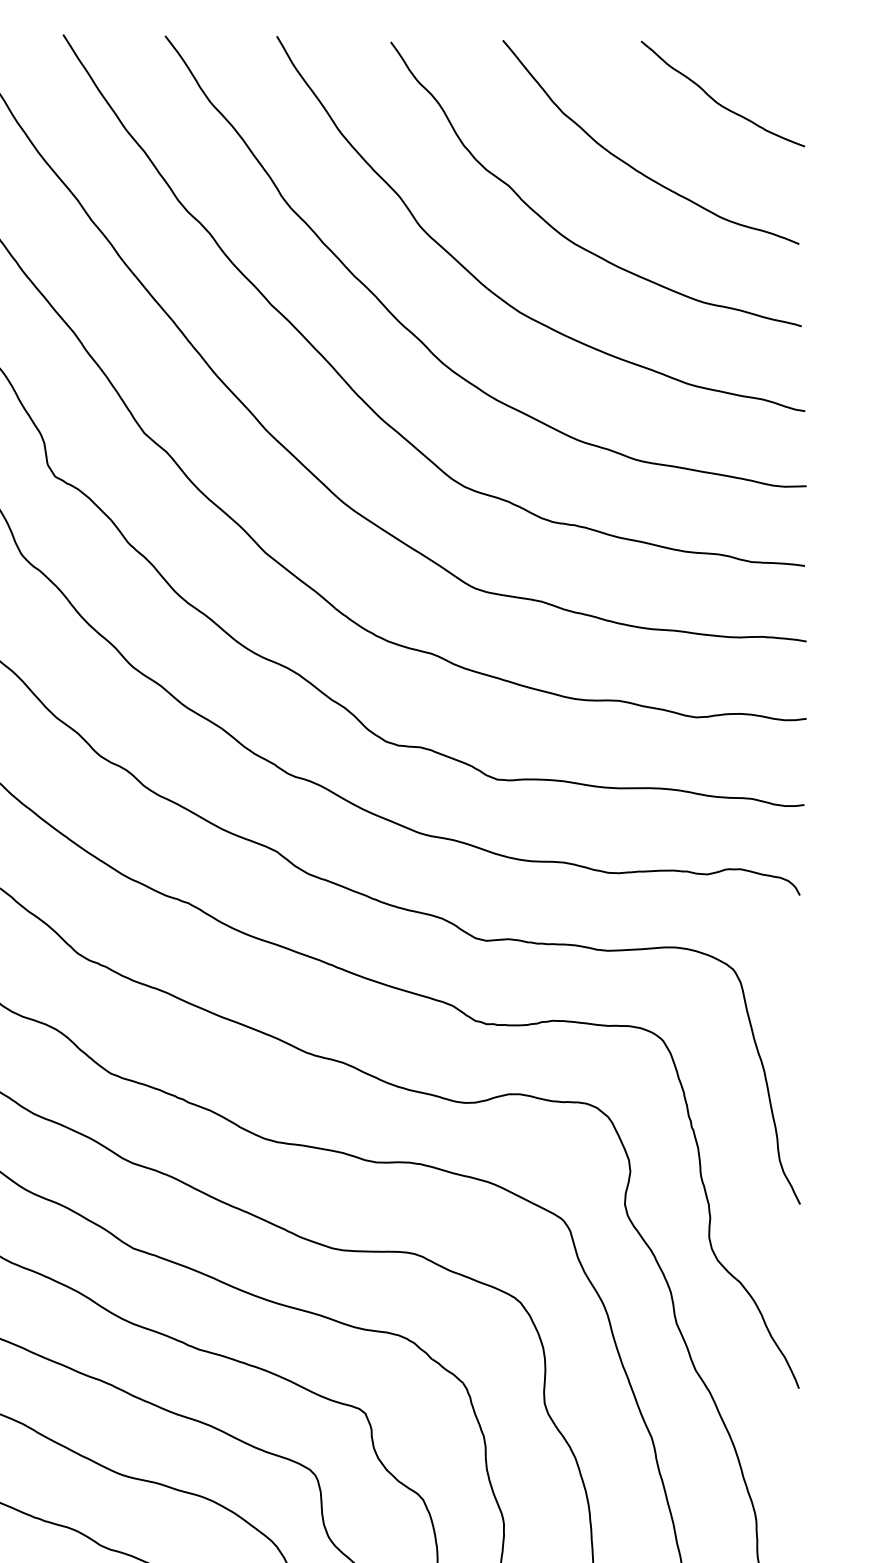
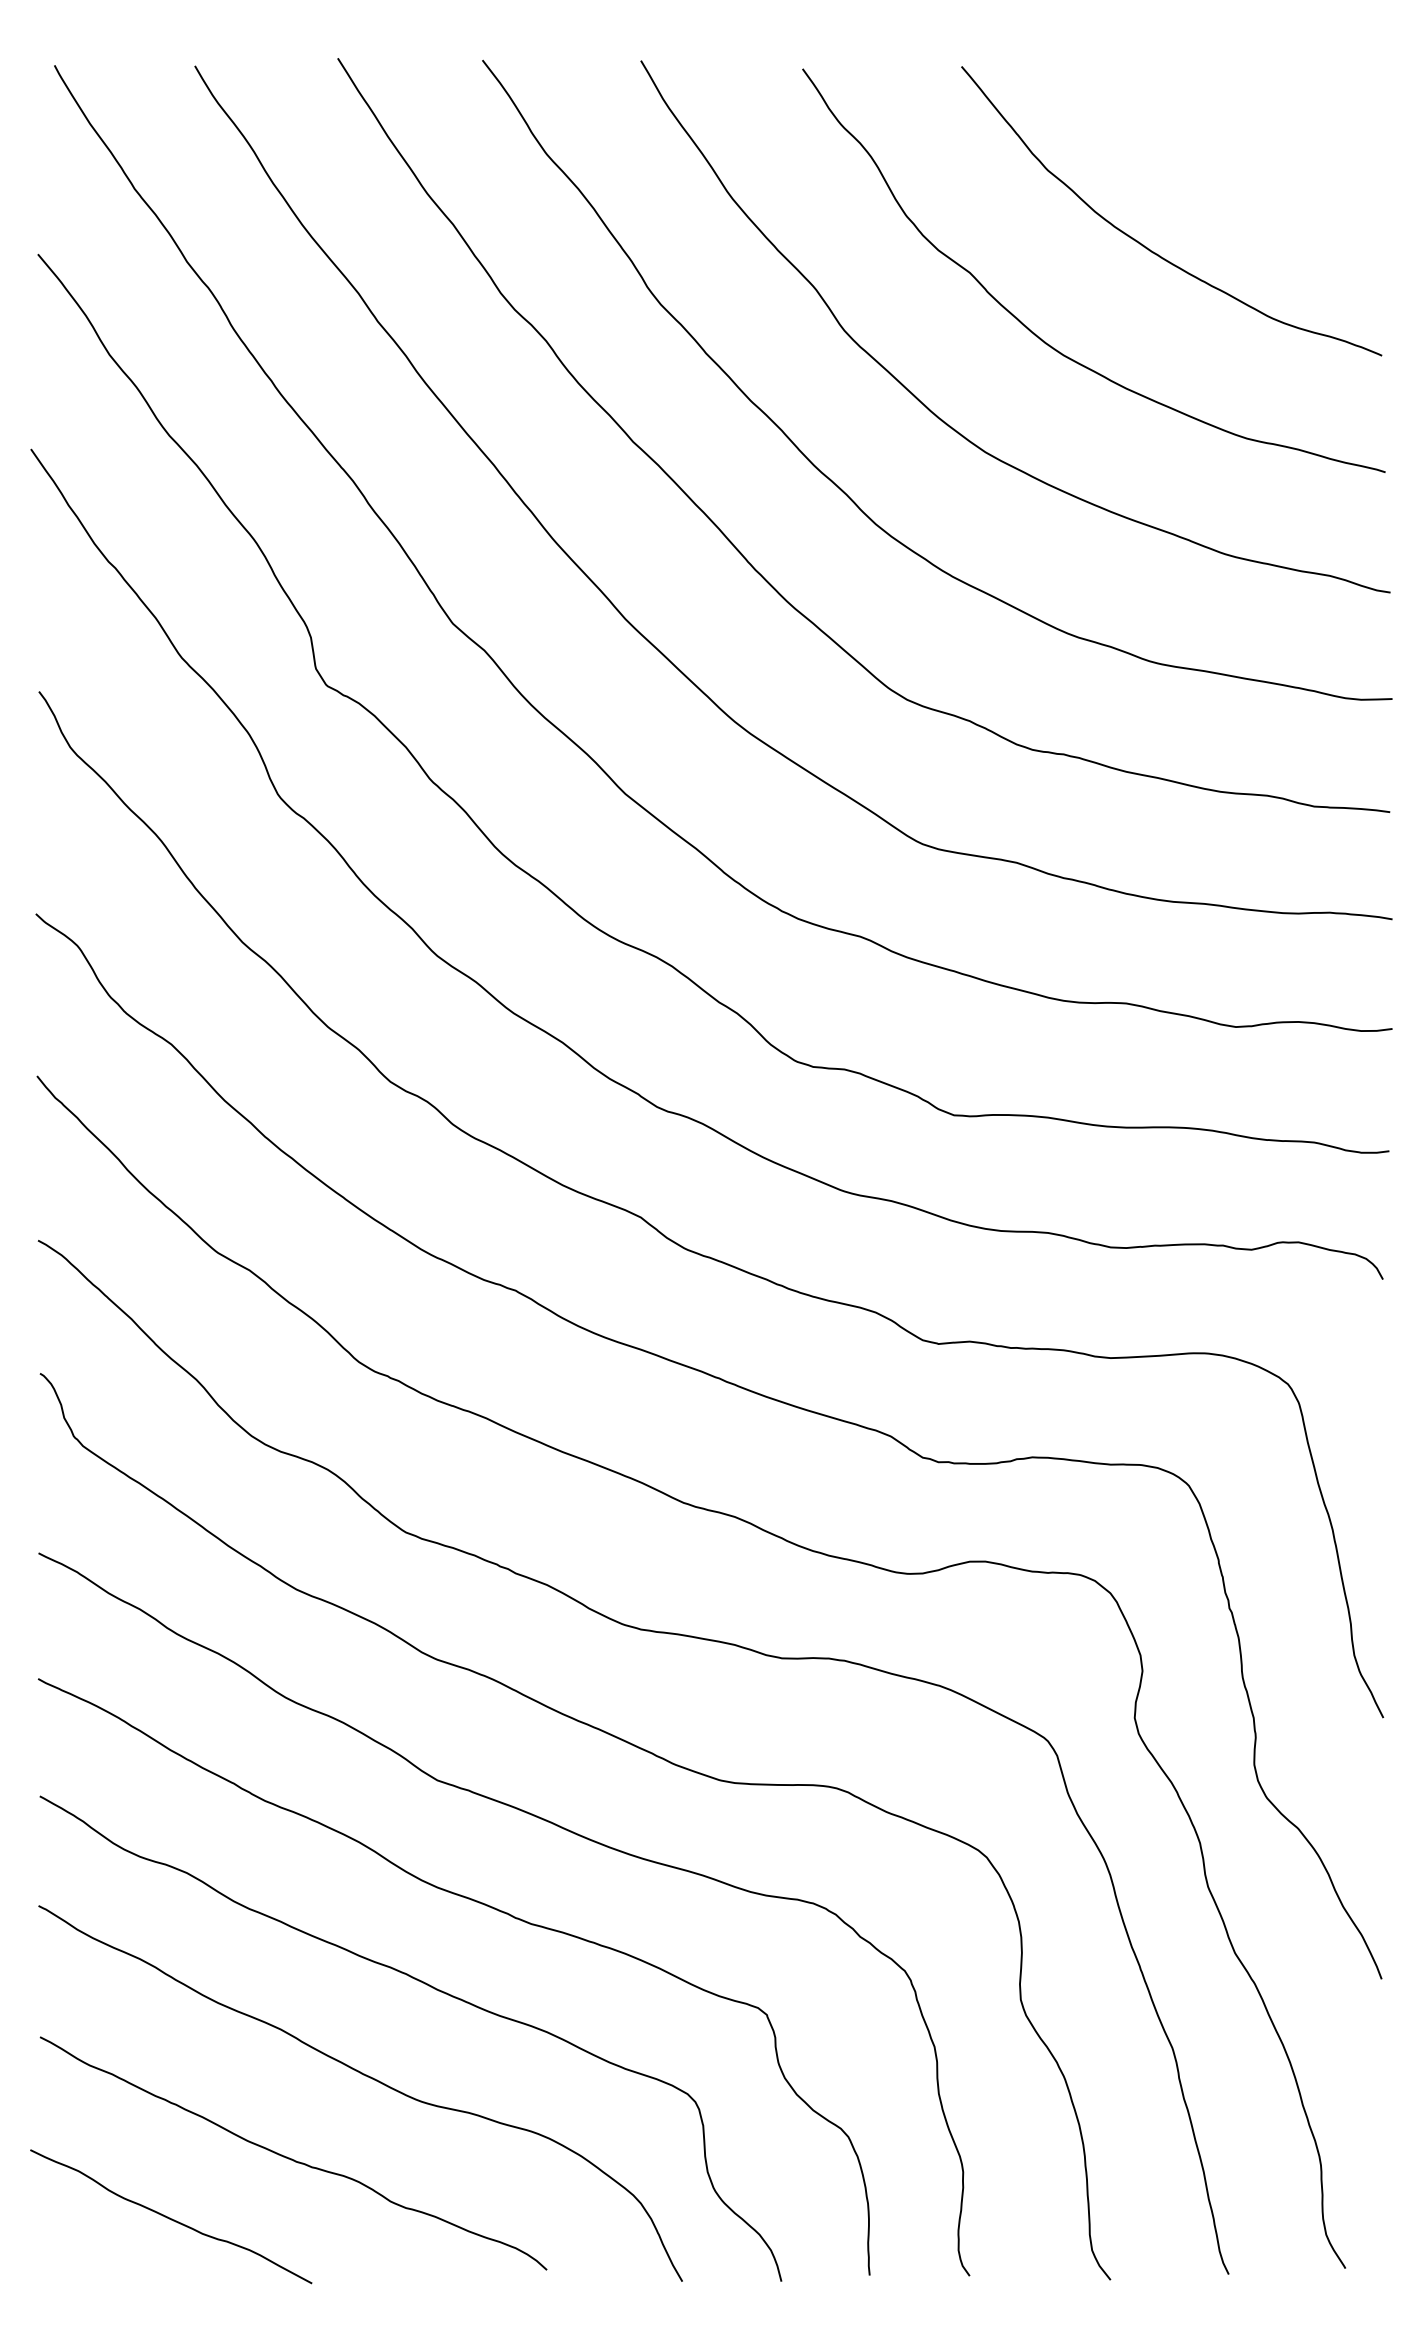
curve: (717, 101) -> (1265, 153), removed

